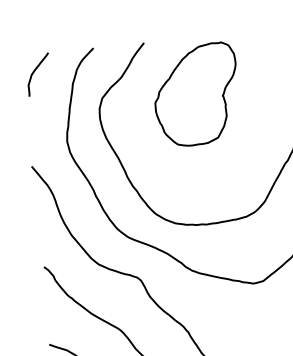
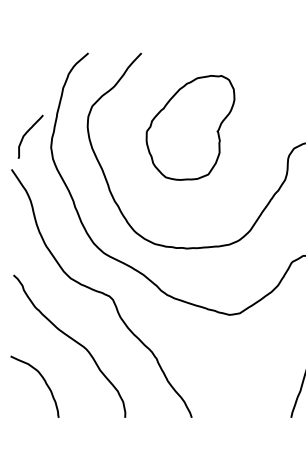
curve: (35, 71) -> (27, 133), moved
part: (196, 94) -> (190, 127), moved

